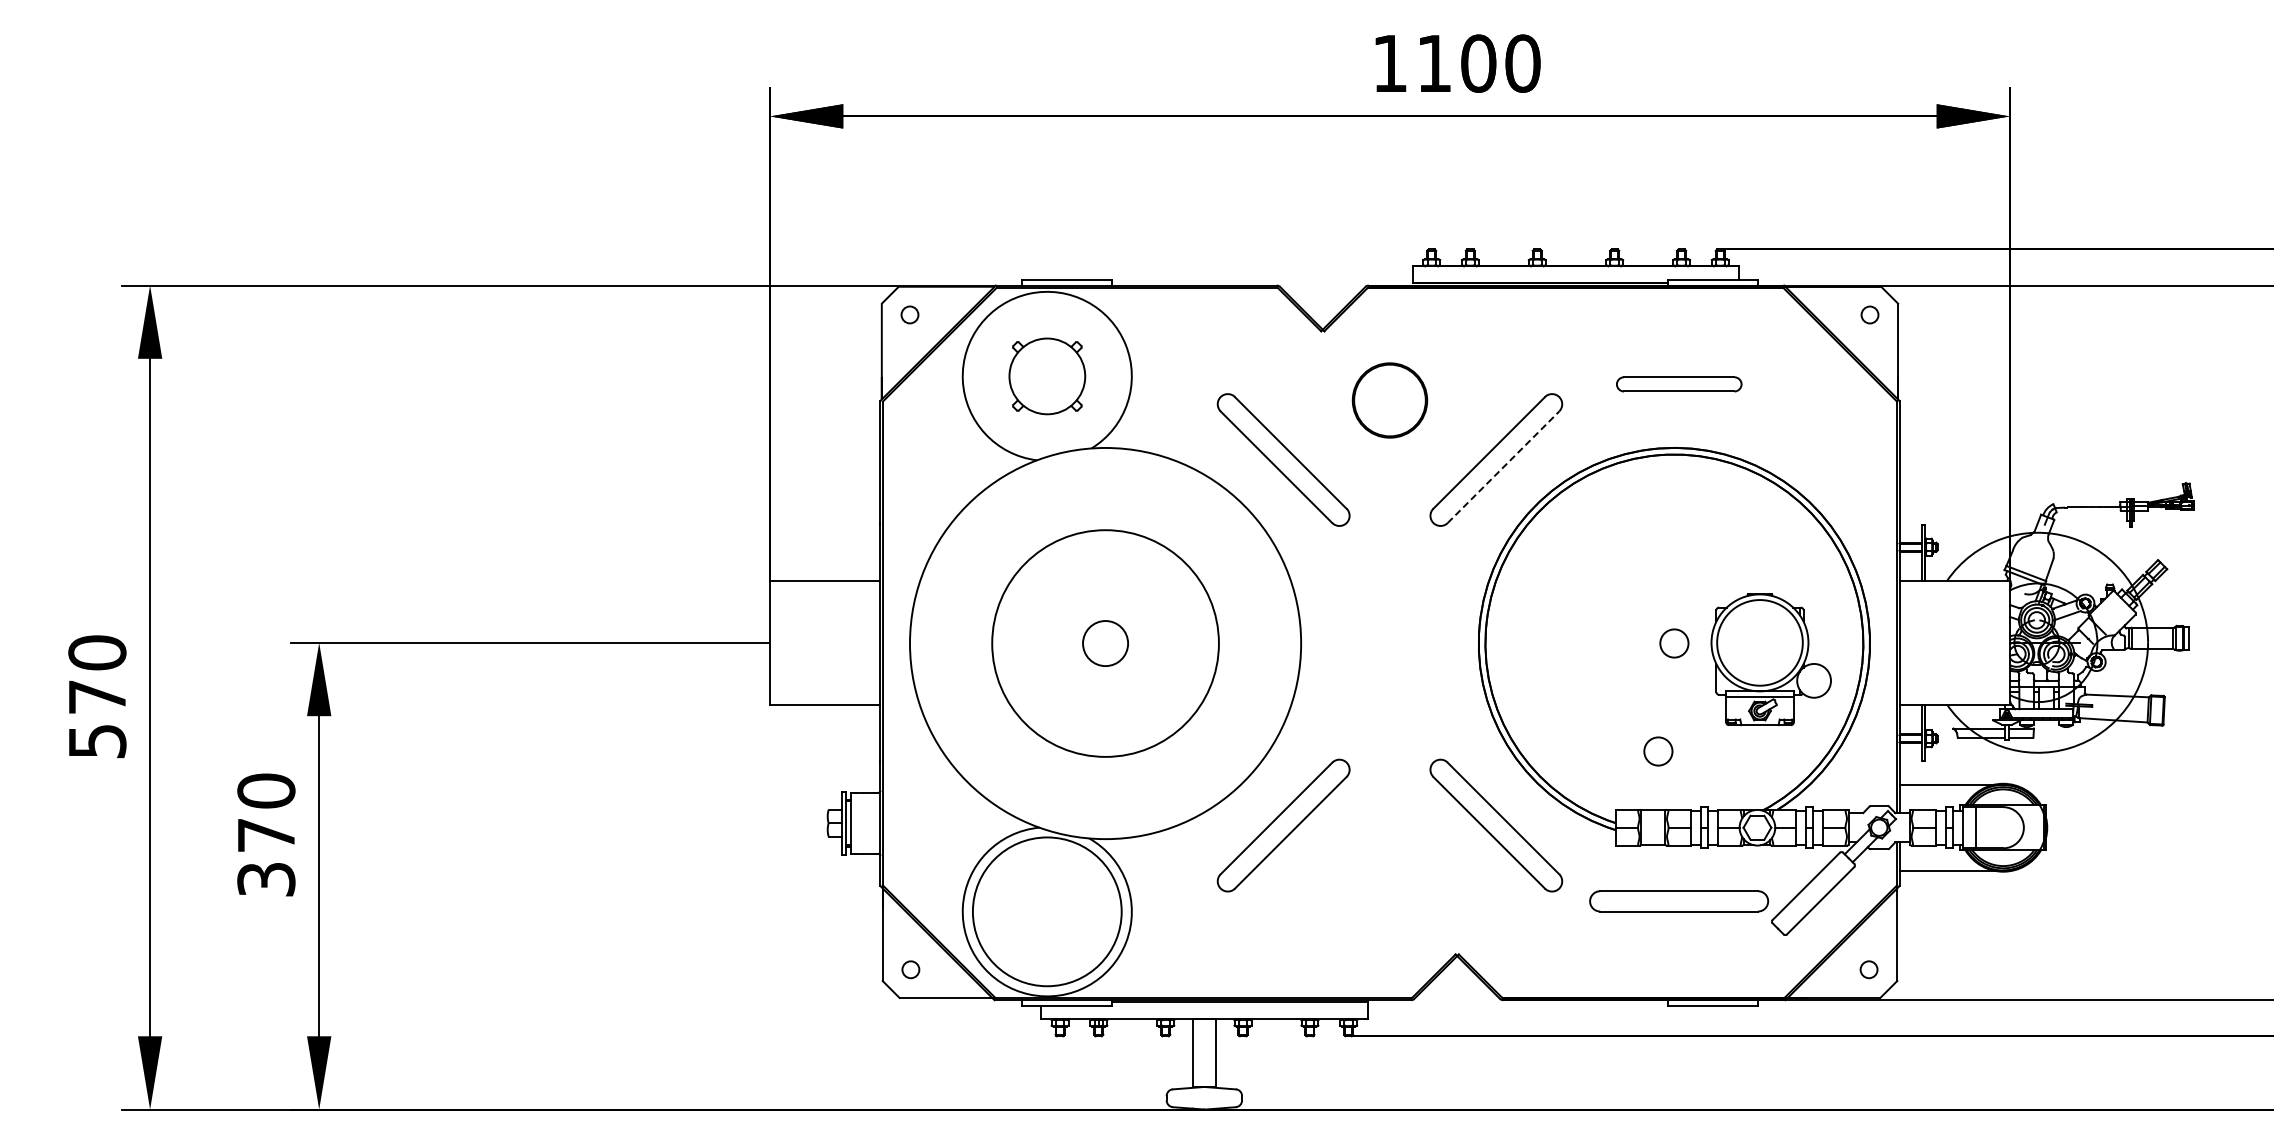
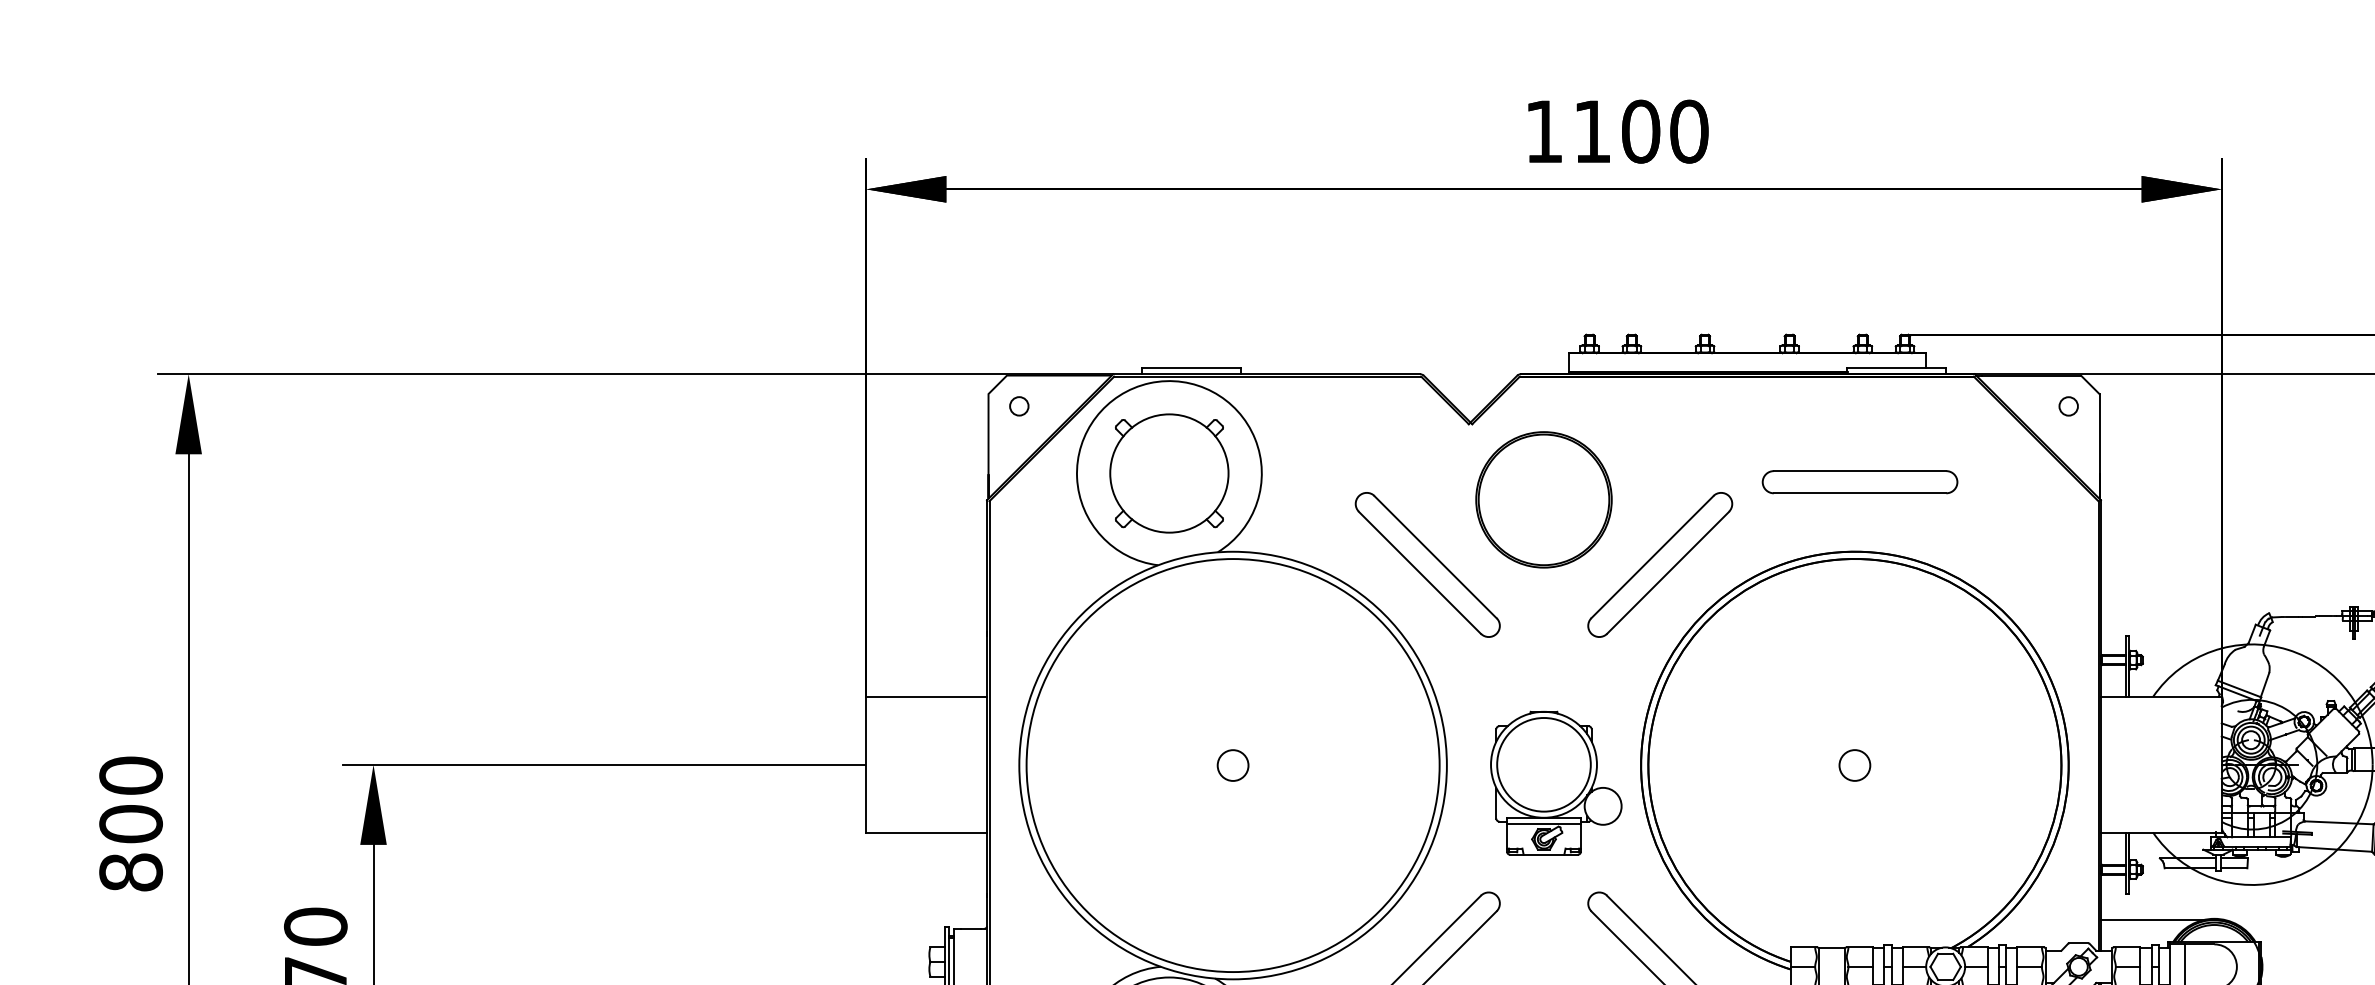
part: (1047, 376) -> (1169, 473), size x1.43
part: (1679, 384) -> (1860, 482), size x1.43
part: (1389, 400) -> (1543, 499), size x1.67
line: (1503, 467) -> (1668, 573), dashed -> solid
circle: (1105, 643) -> (1233, 765), size x0.62
circle: (1105, 643) -> (1233, 765), size x1.67
part: (1770, 659) -> (1555, 782), moved
text: (97, 718) -> (131, 847), 570 -> 800
circle: (1658, 751) -> (1837, 883), removed

